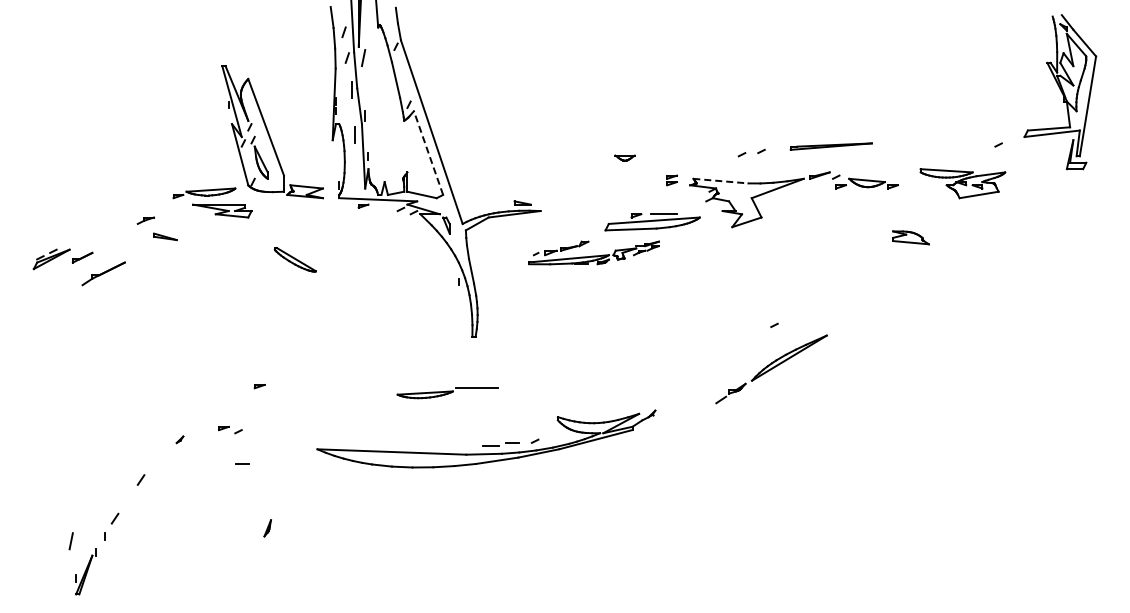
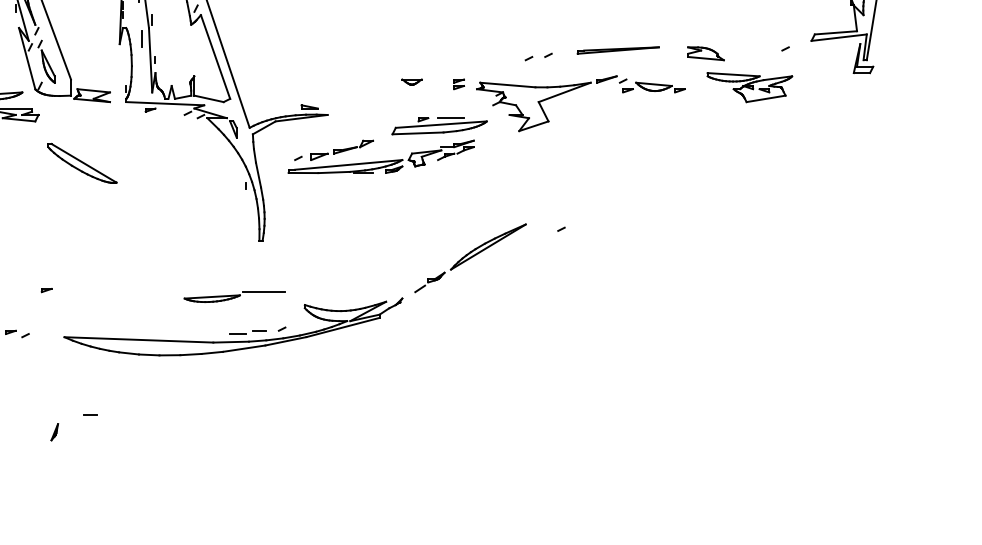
line: (428, 152) -> (215, 56), dashed -> solid
part: (624, 157) -> (411, 81), moved
line: (720, 181) -> (507, 85), dashed -> solid
part: (910, 237) -> (705, 53), moved
part: (593, 252) -> (380, 156), size x1.43
part: (295, 259) -> (82, 163), size x1.67
part: (771, 369) -> (470, 258), moved
part: (486, 445) -> (233, 333), moved
line: (242, 463) -> (90, 414), moved

